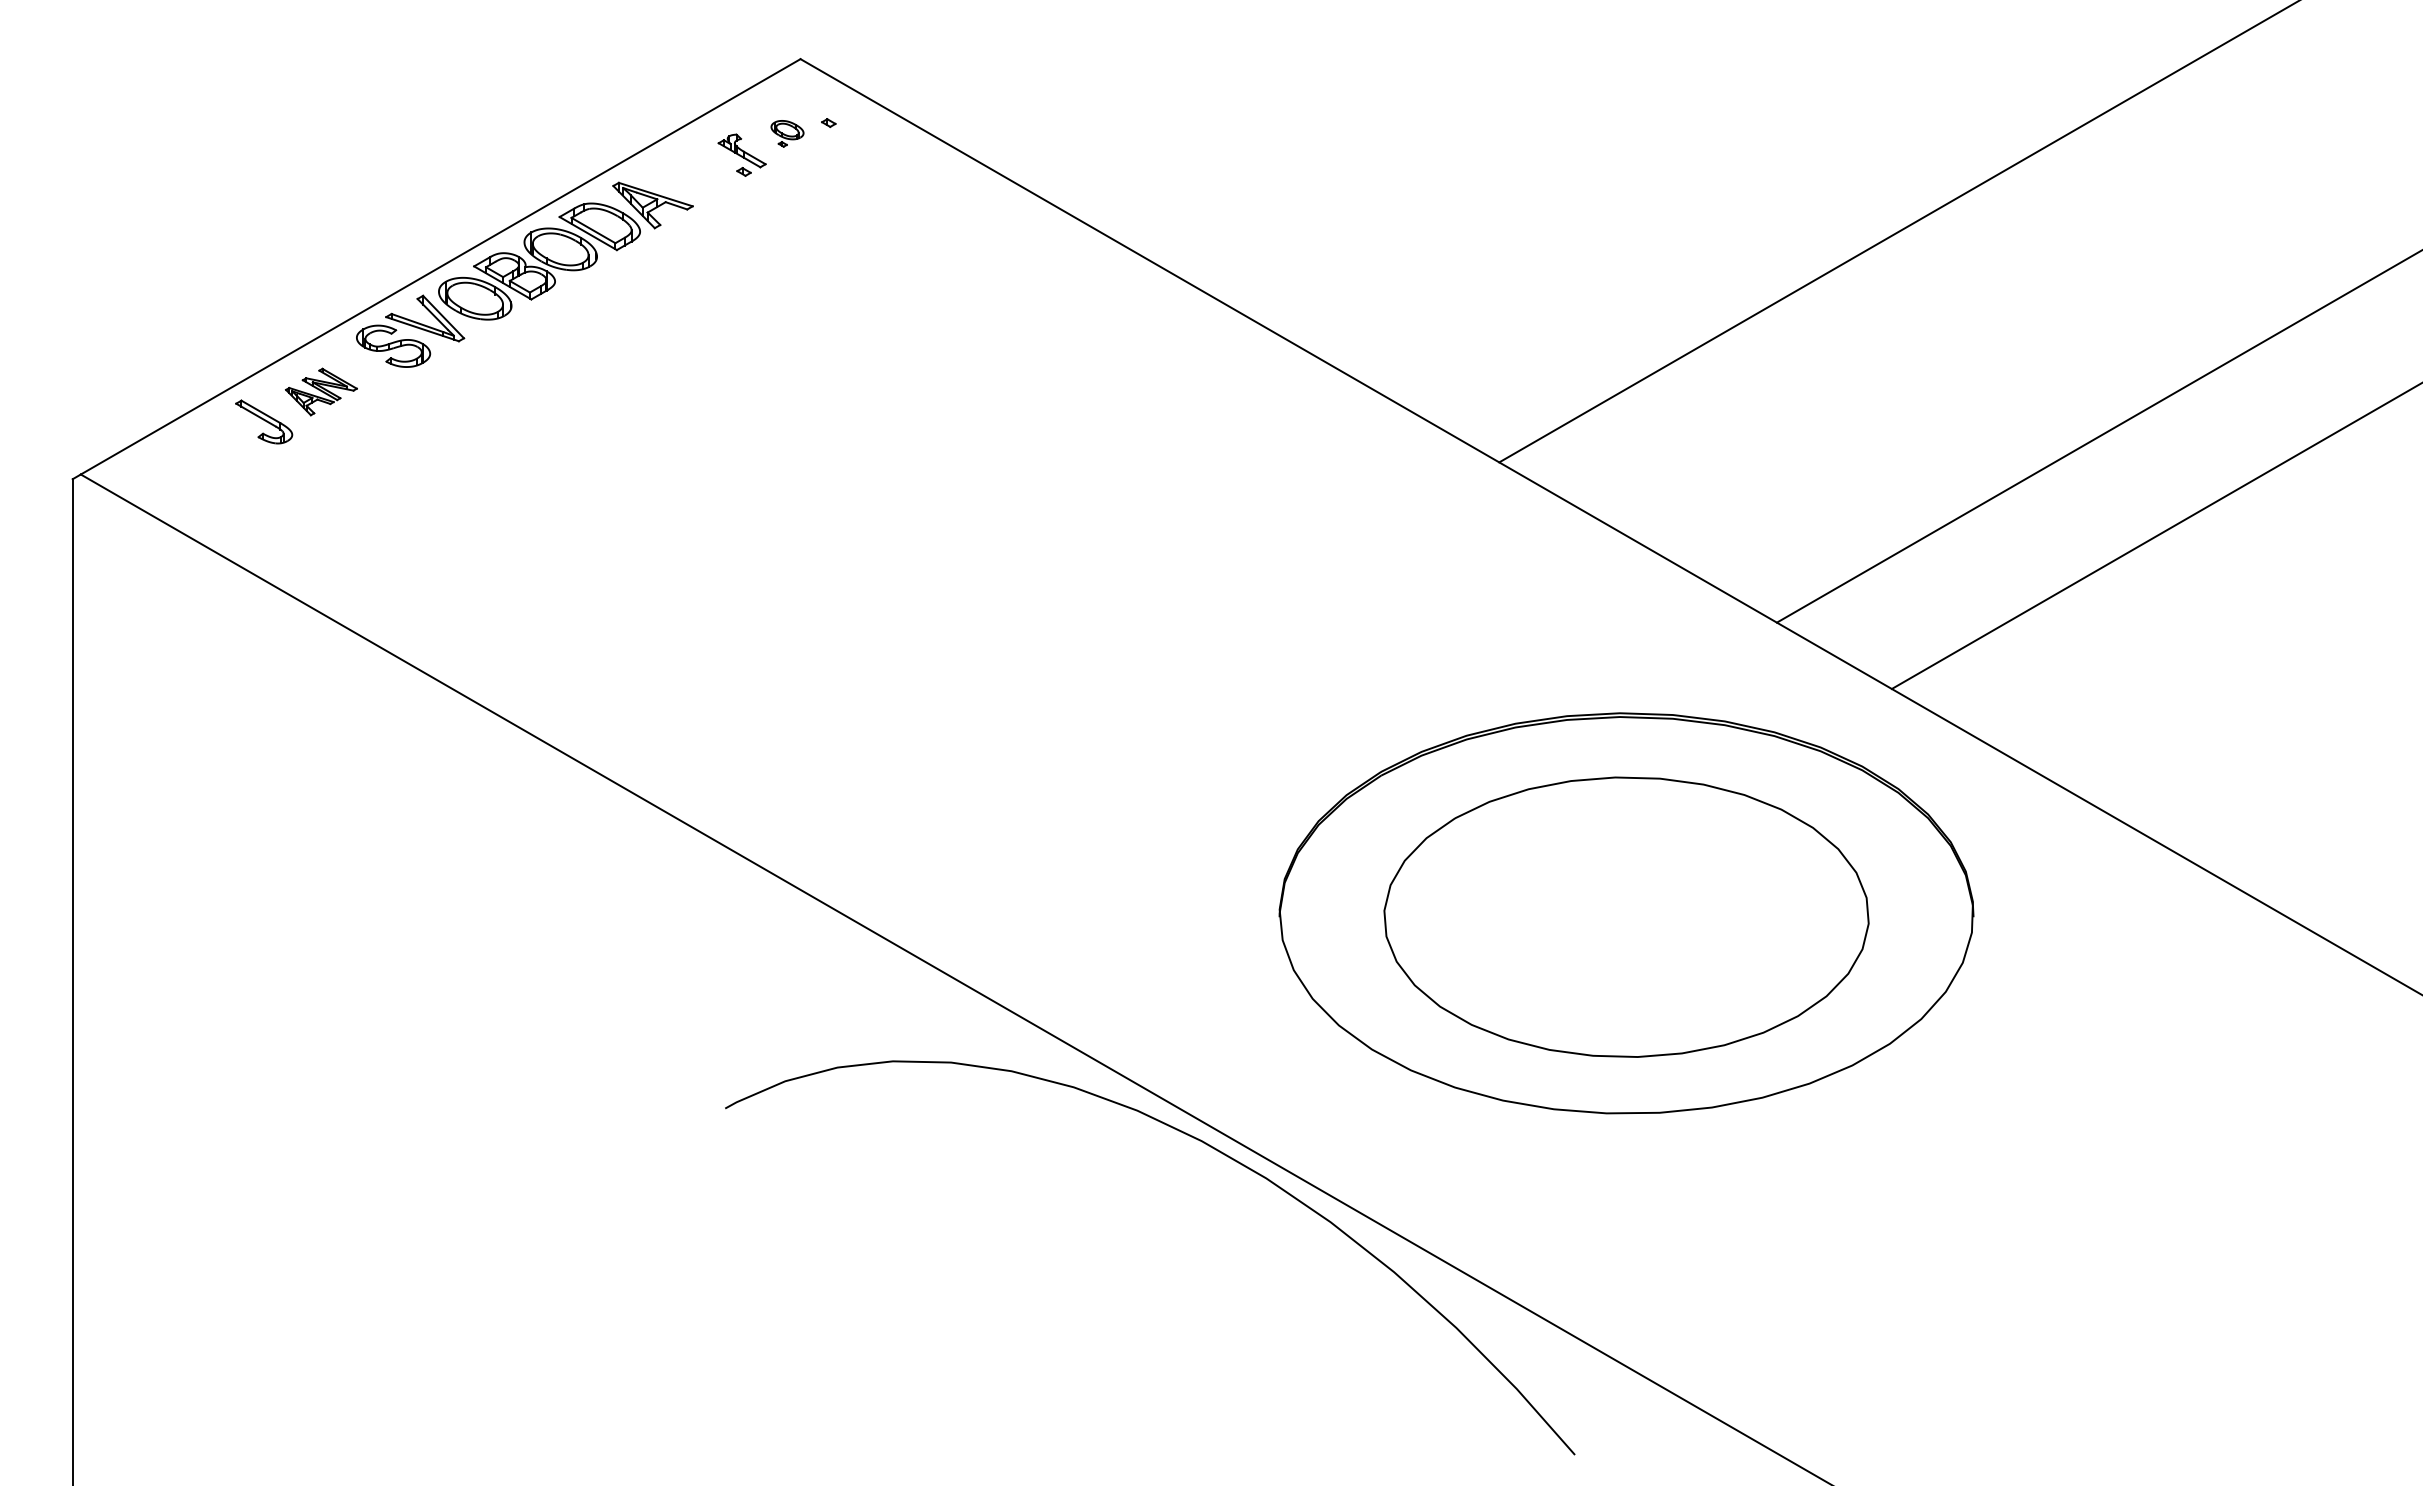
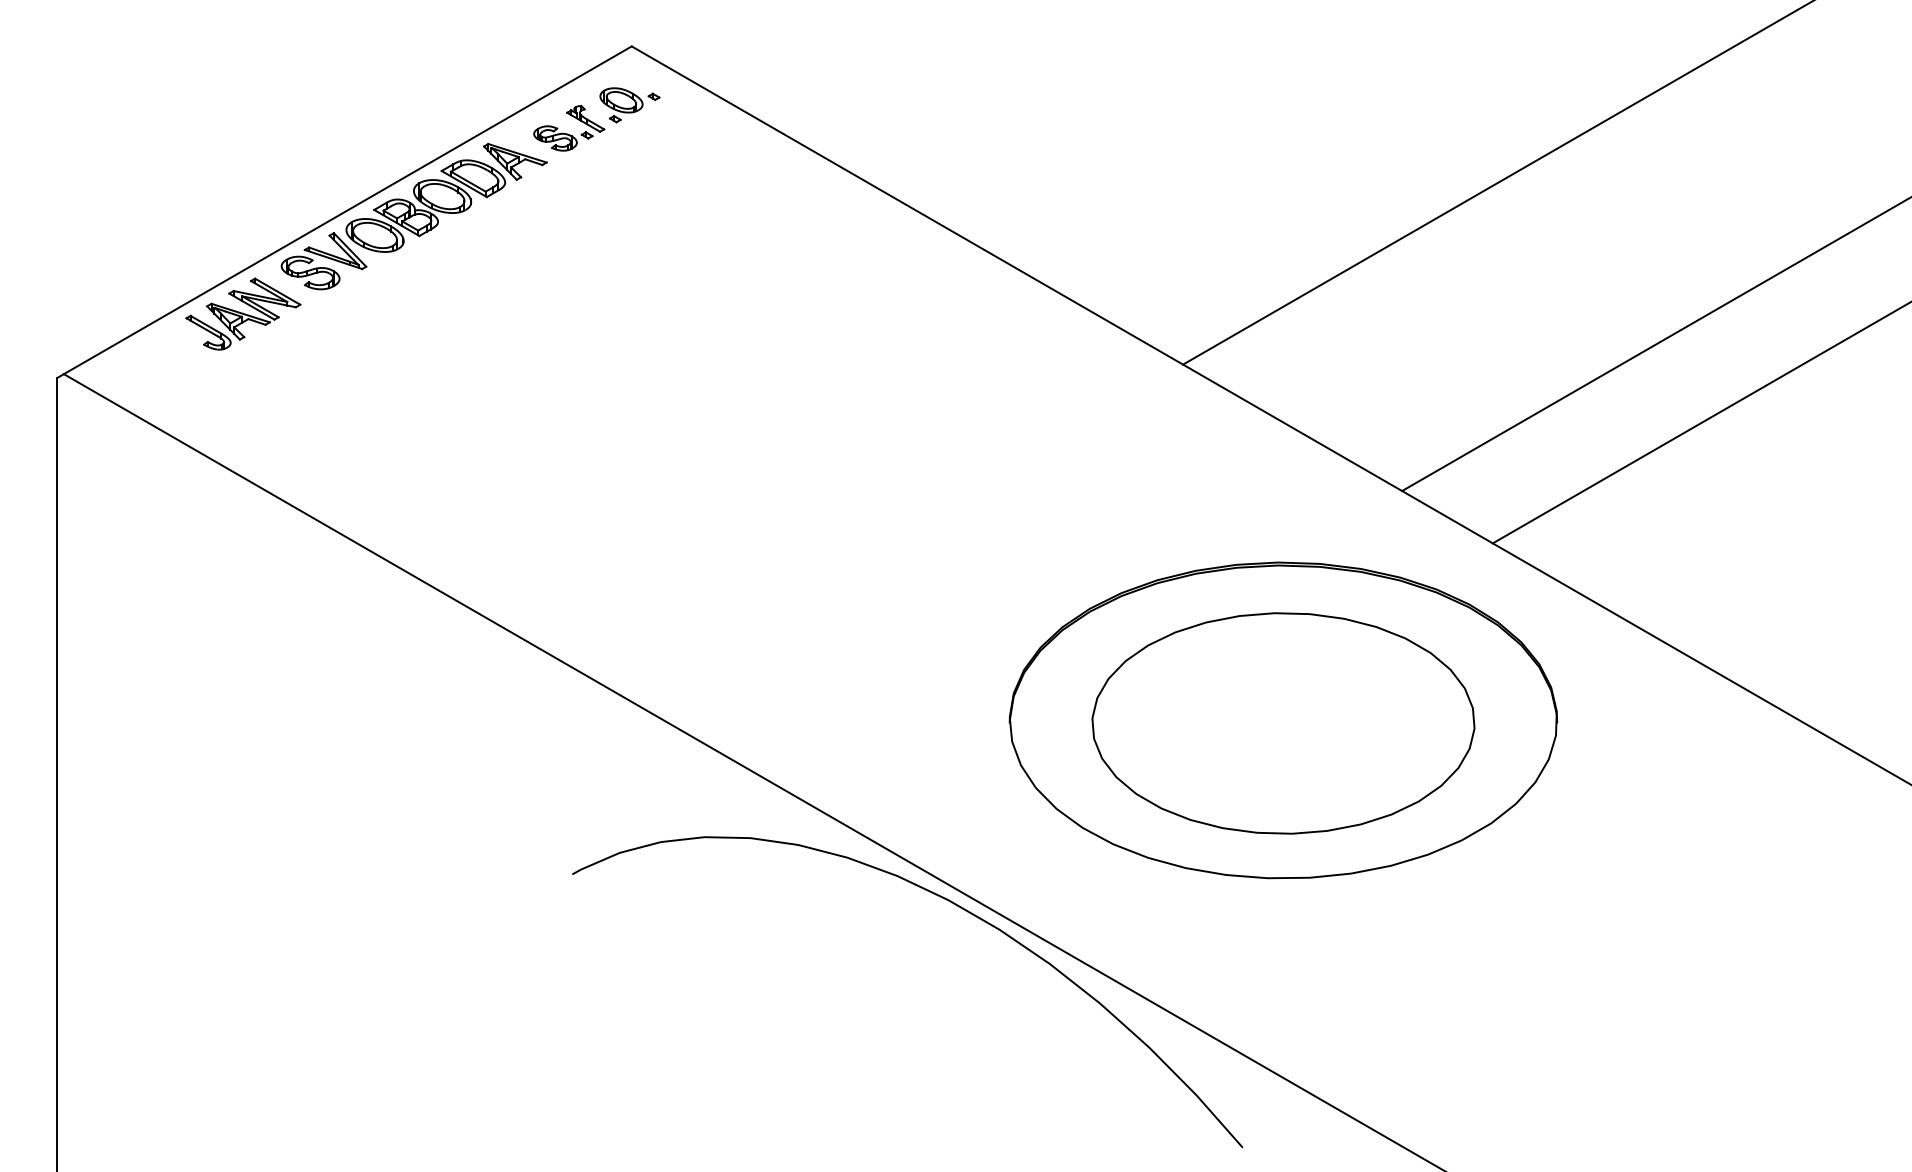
part: (787, 133) -> (621, 105), size x1.67
part: (703, 175) -> (555, 138), added
part: (321, 391) -> (253, 308), size x1.67

